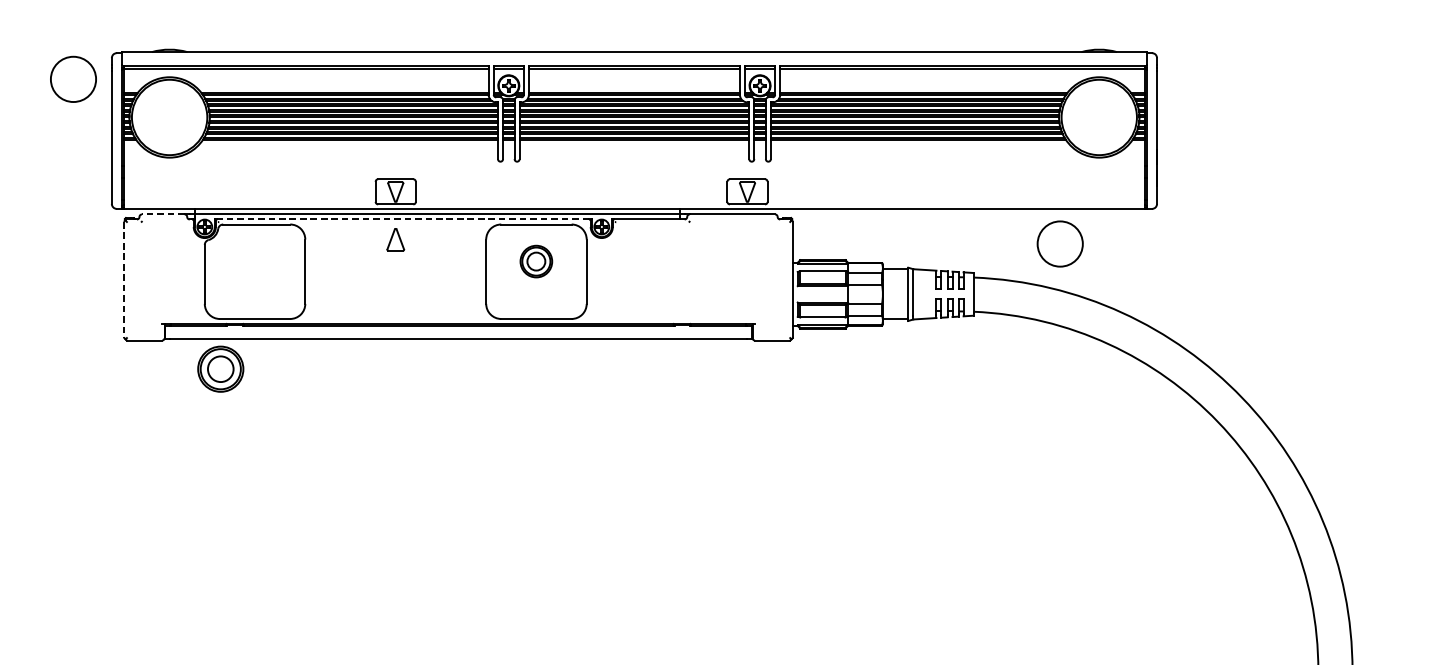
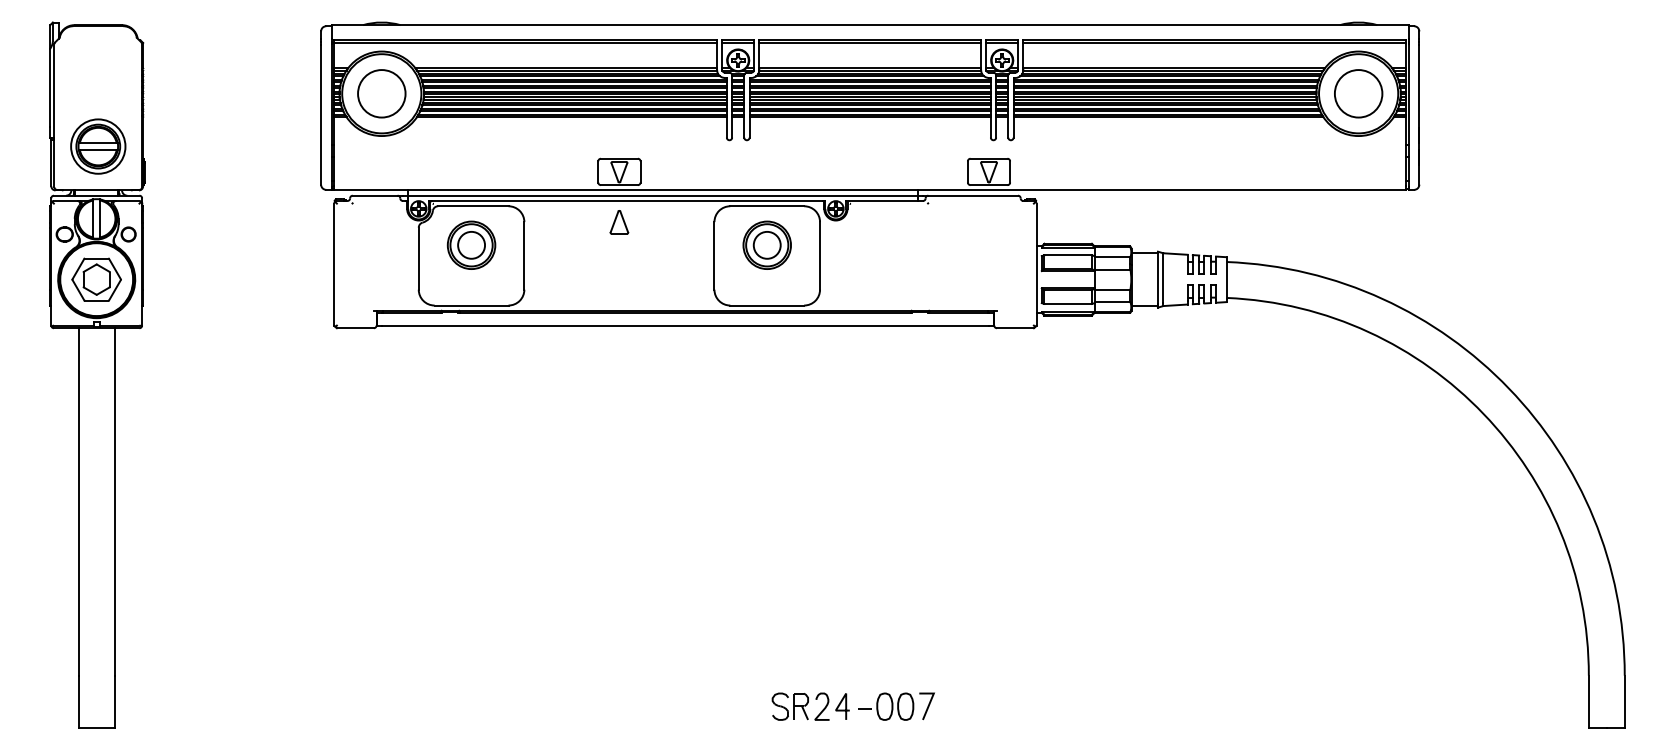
circle: (73, 79) -> (381, 93), moved
line: (162, 214) -> (374, 195), dashed -> solid
line: (402, 219) -> (626, 200), dashed -> solid
circle: (1060, 243) -> (1358, 93), moved
part: (535, 260) -> (766, 244), size x1.43
line: (124, 279) -> (334, 264), dashed -> solid
part: (220, 368) -> (471, 244), moved

